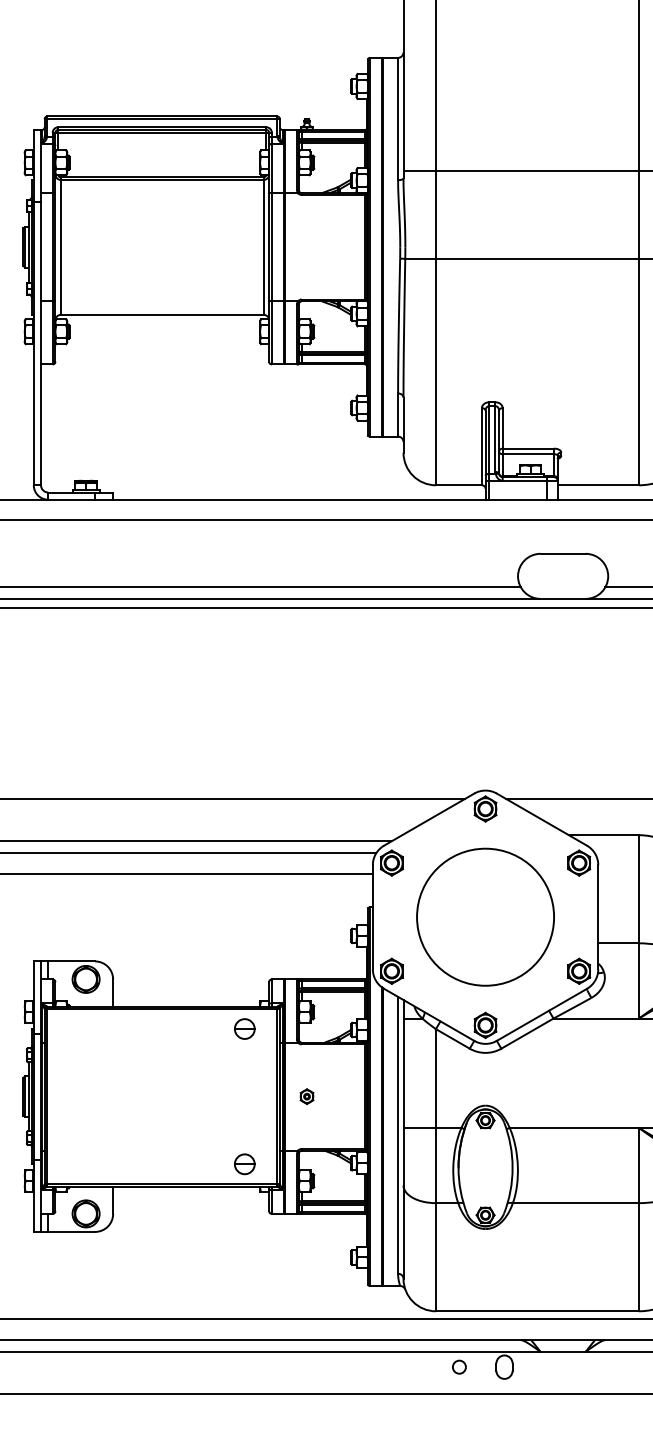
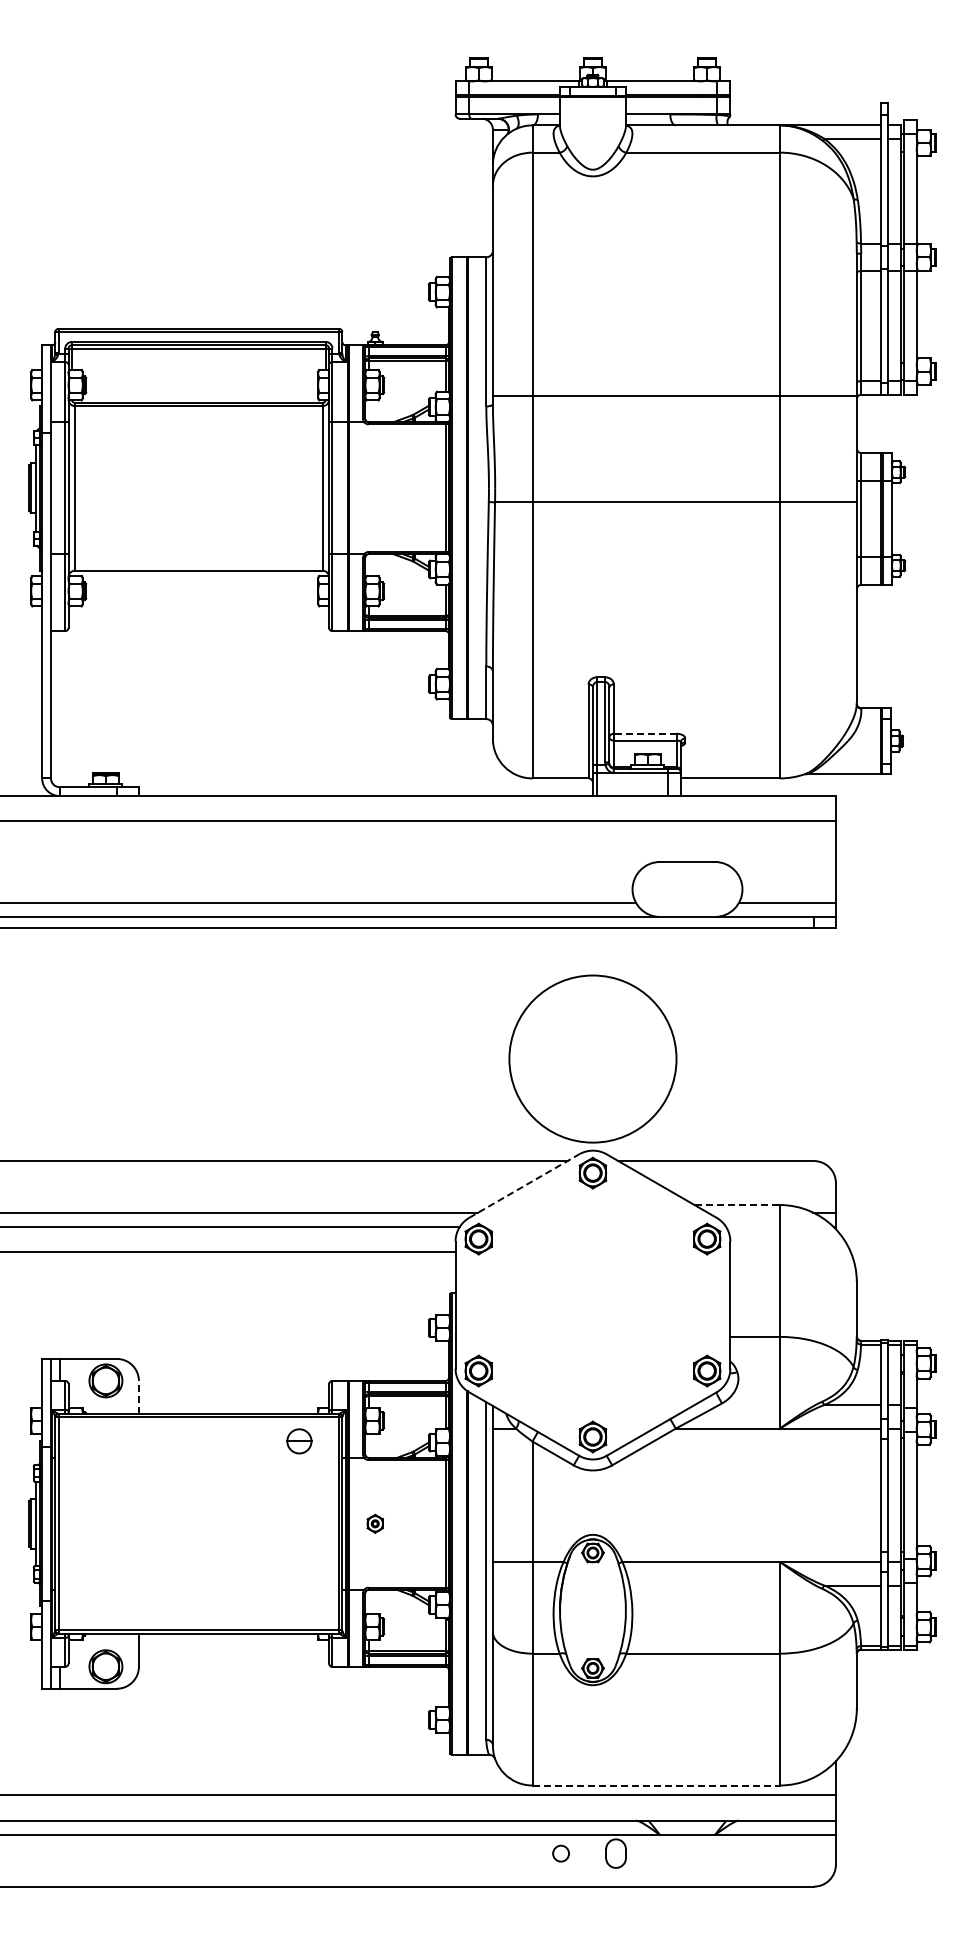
line: (527, 448) -> (644, 733), solid -> dashed
line: (429, 819) -> (524, 1185), solid -> dashed
line: (604, 835) -> (737, 1205), solid -> dashed
circle: (485, 916) -> (592, 1058), moved
line: (112, 992) -> (138, 1396), solid -> dashed
part: (244, 1164) -> (299, 1606), removed
line: (537, 1311) -> (656, 1785), solid -> dashed

